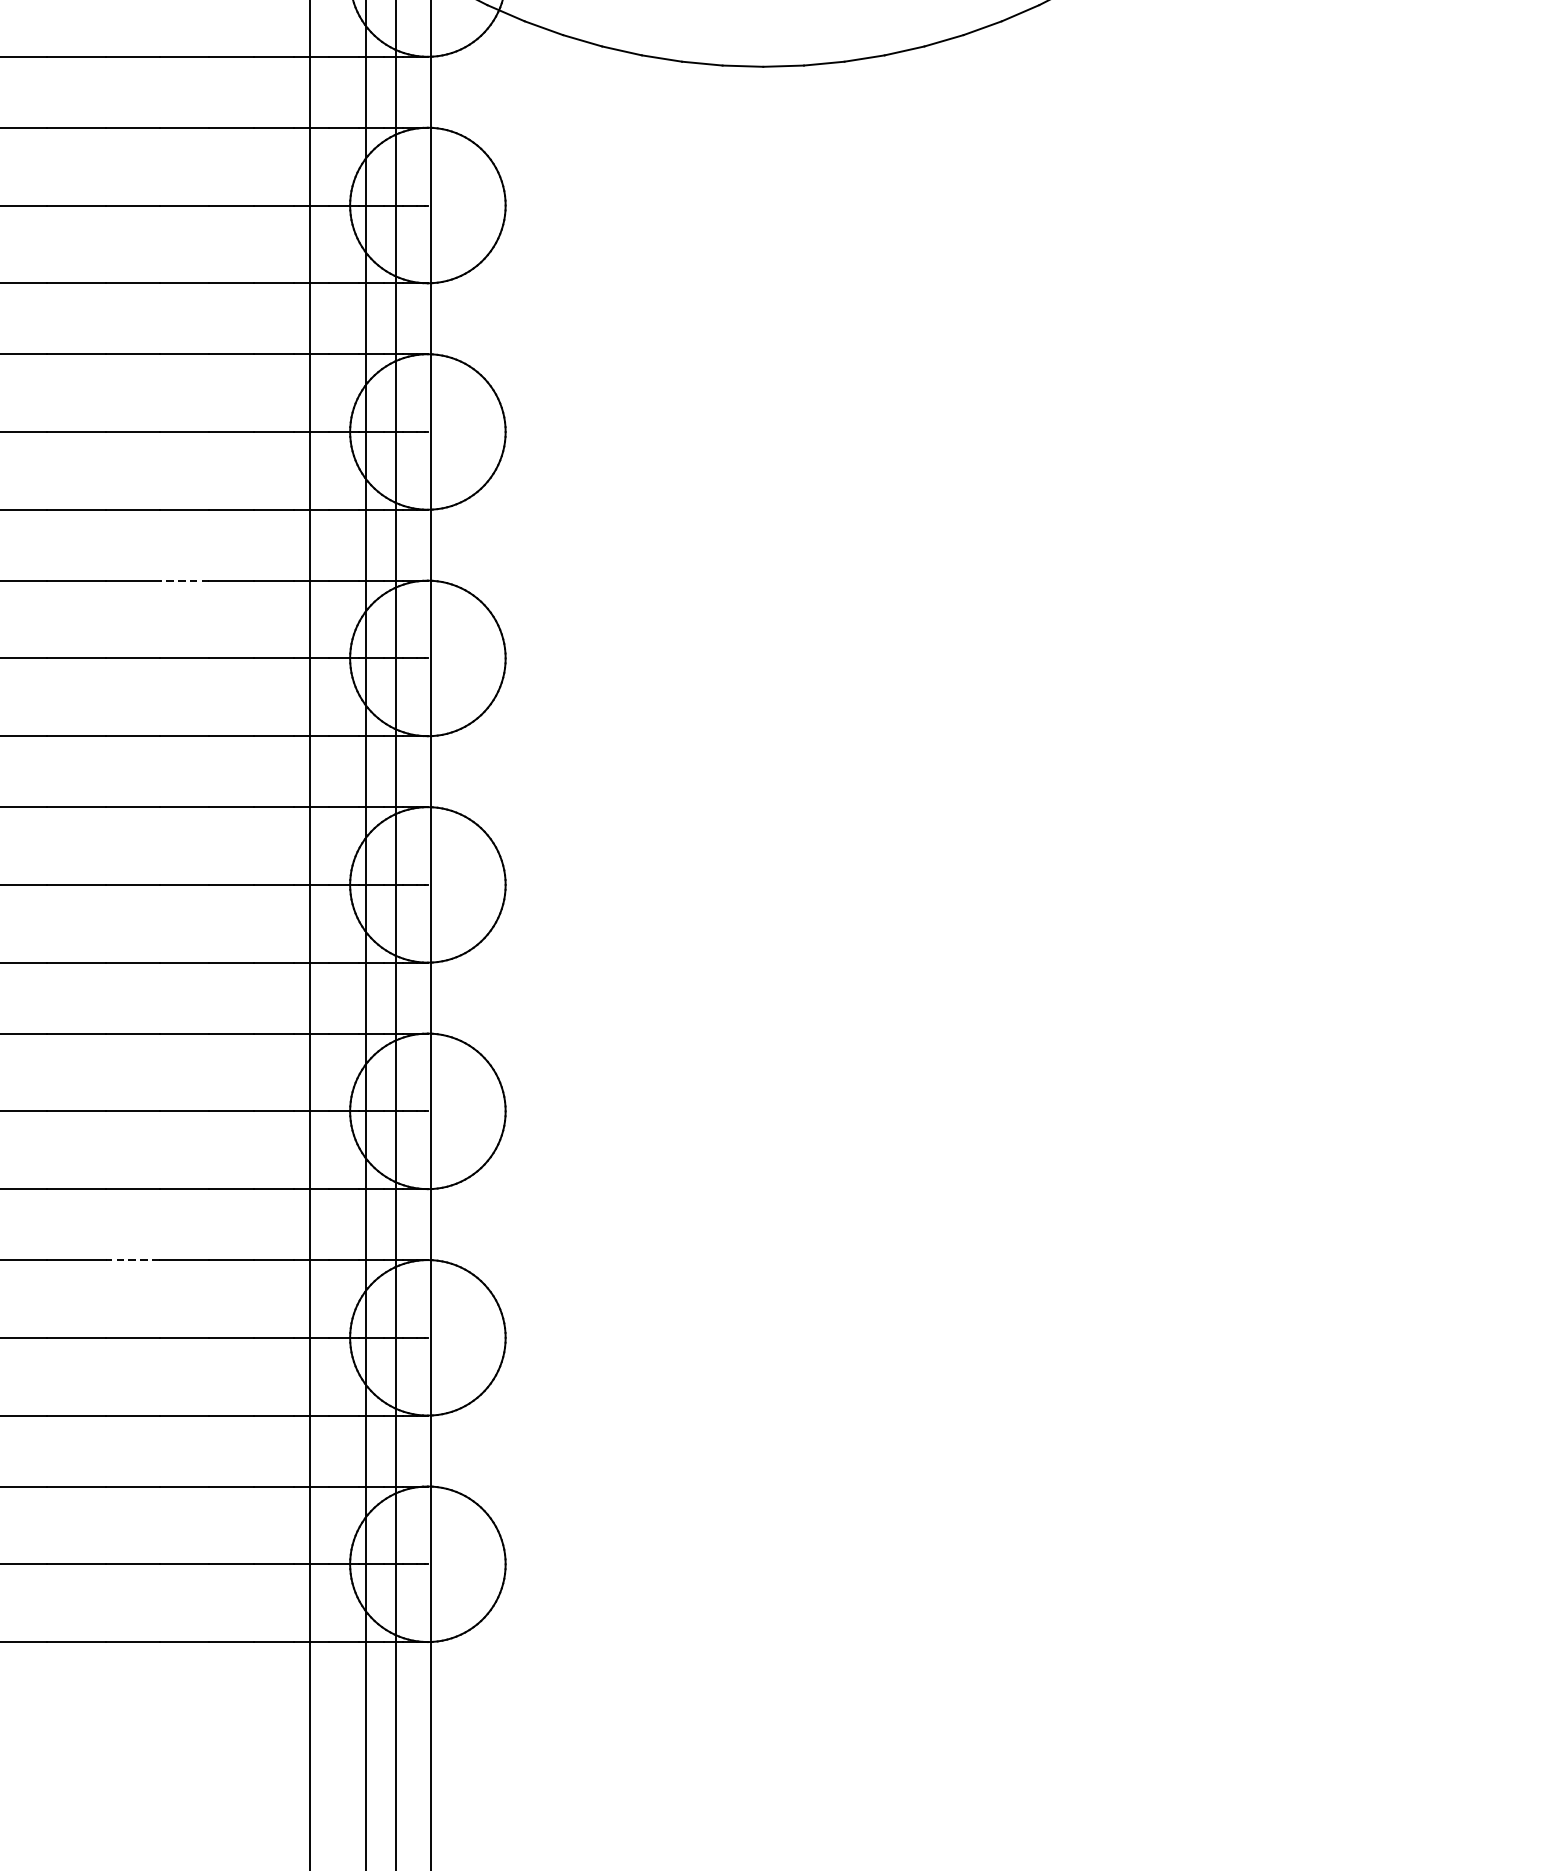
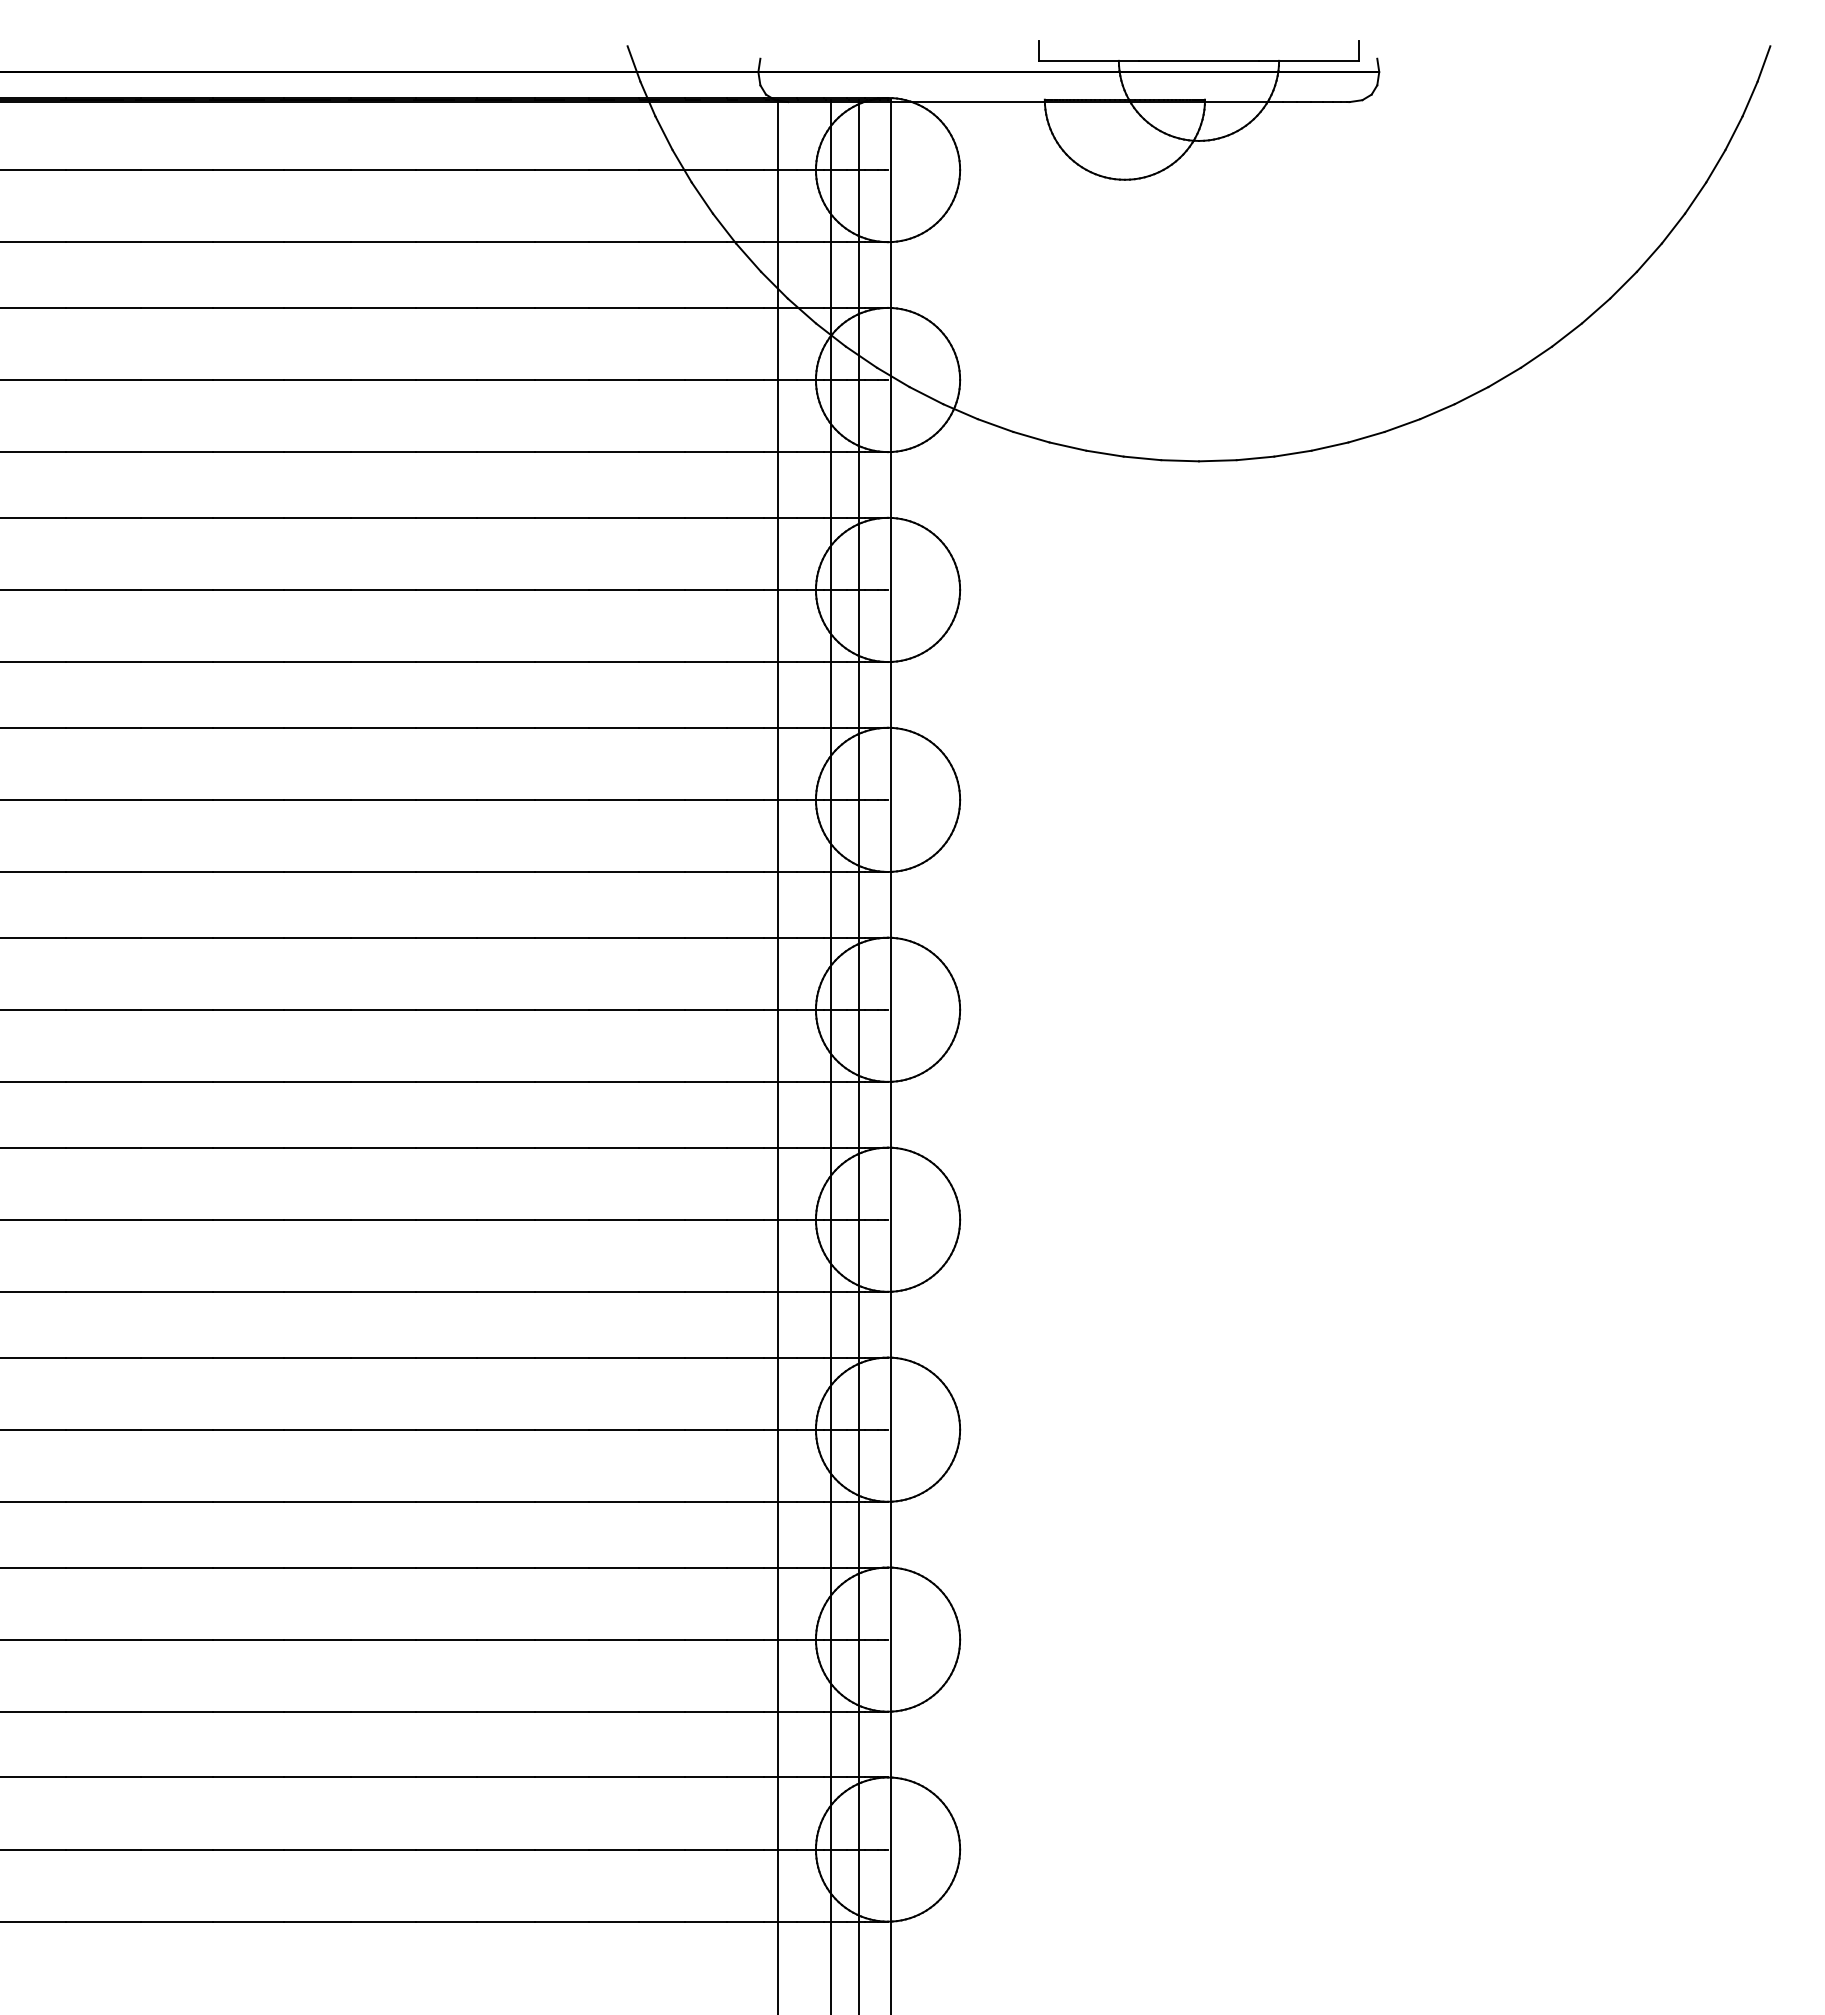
line: (184, 580) -> (662, 937), dashed -> solid
line: (131, 1260) -> (613, 1567), dashed -> solid

